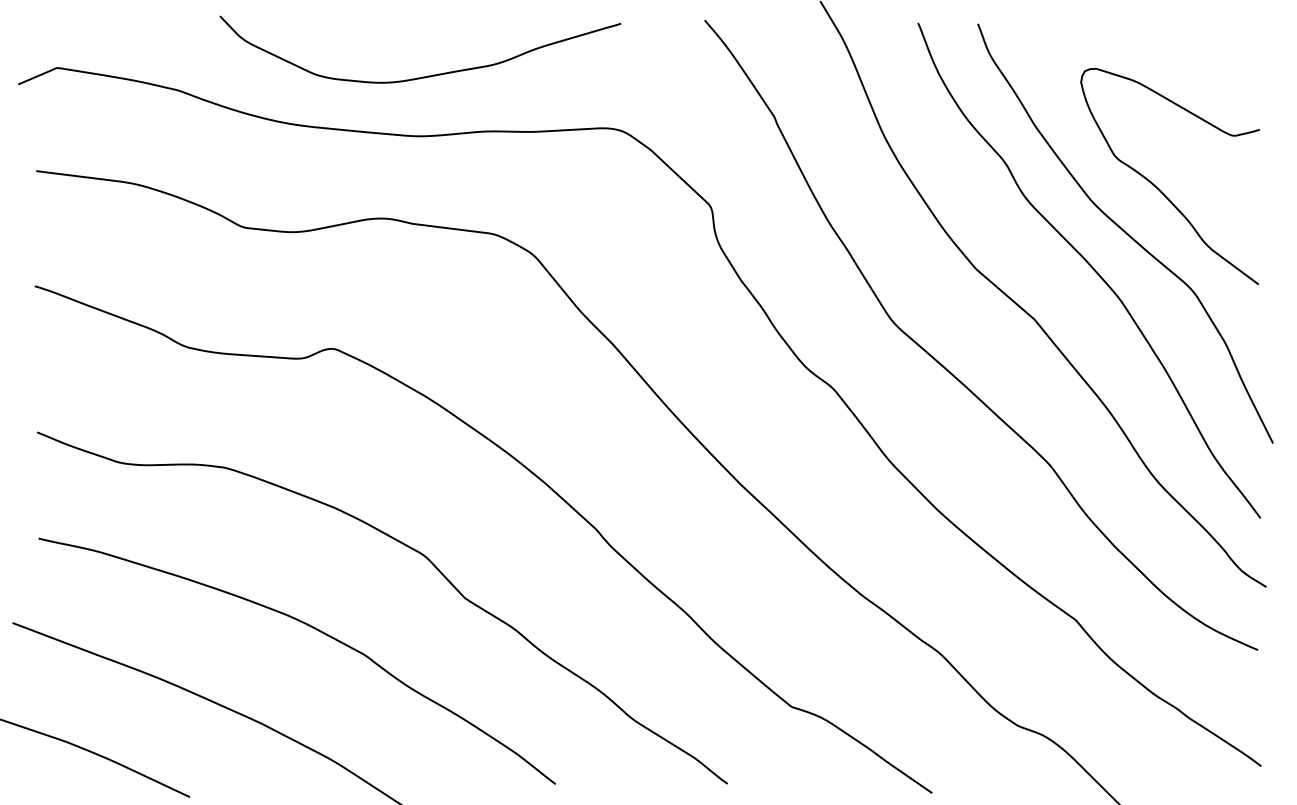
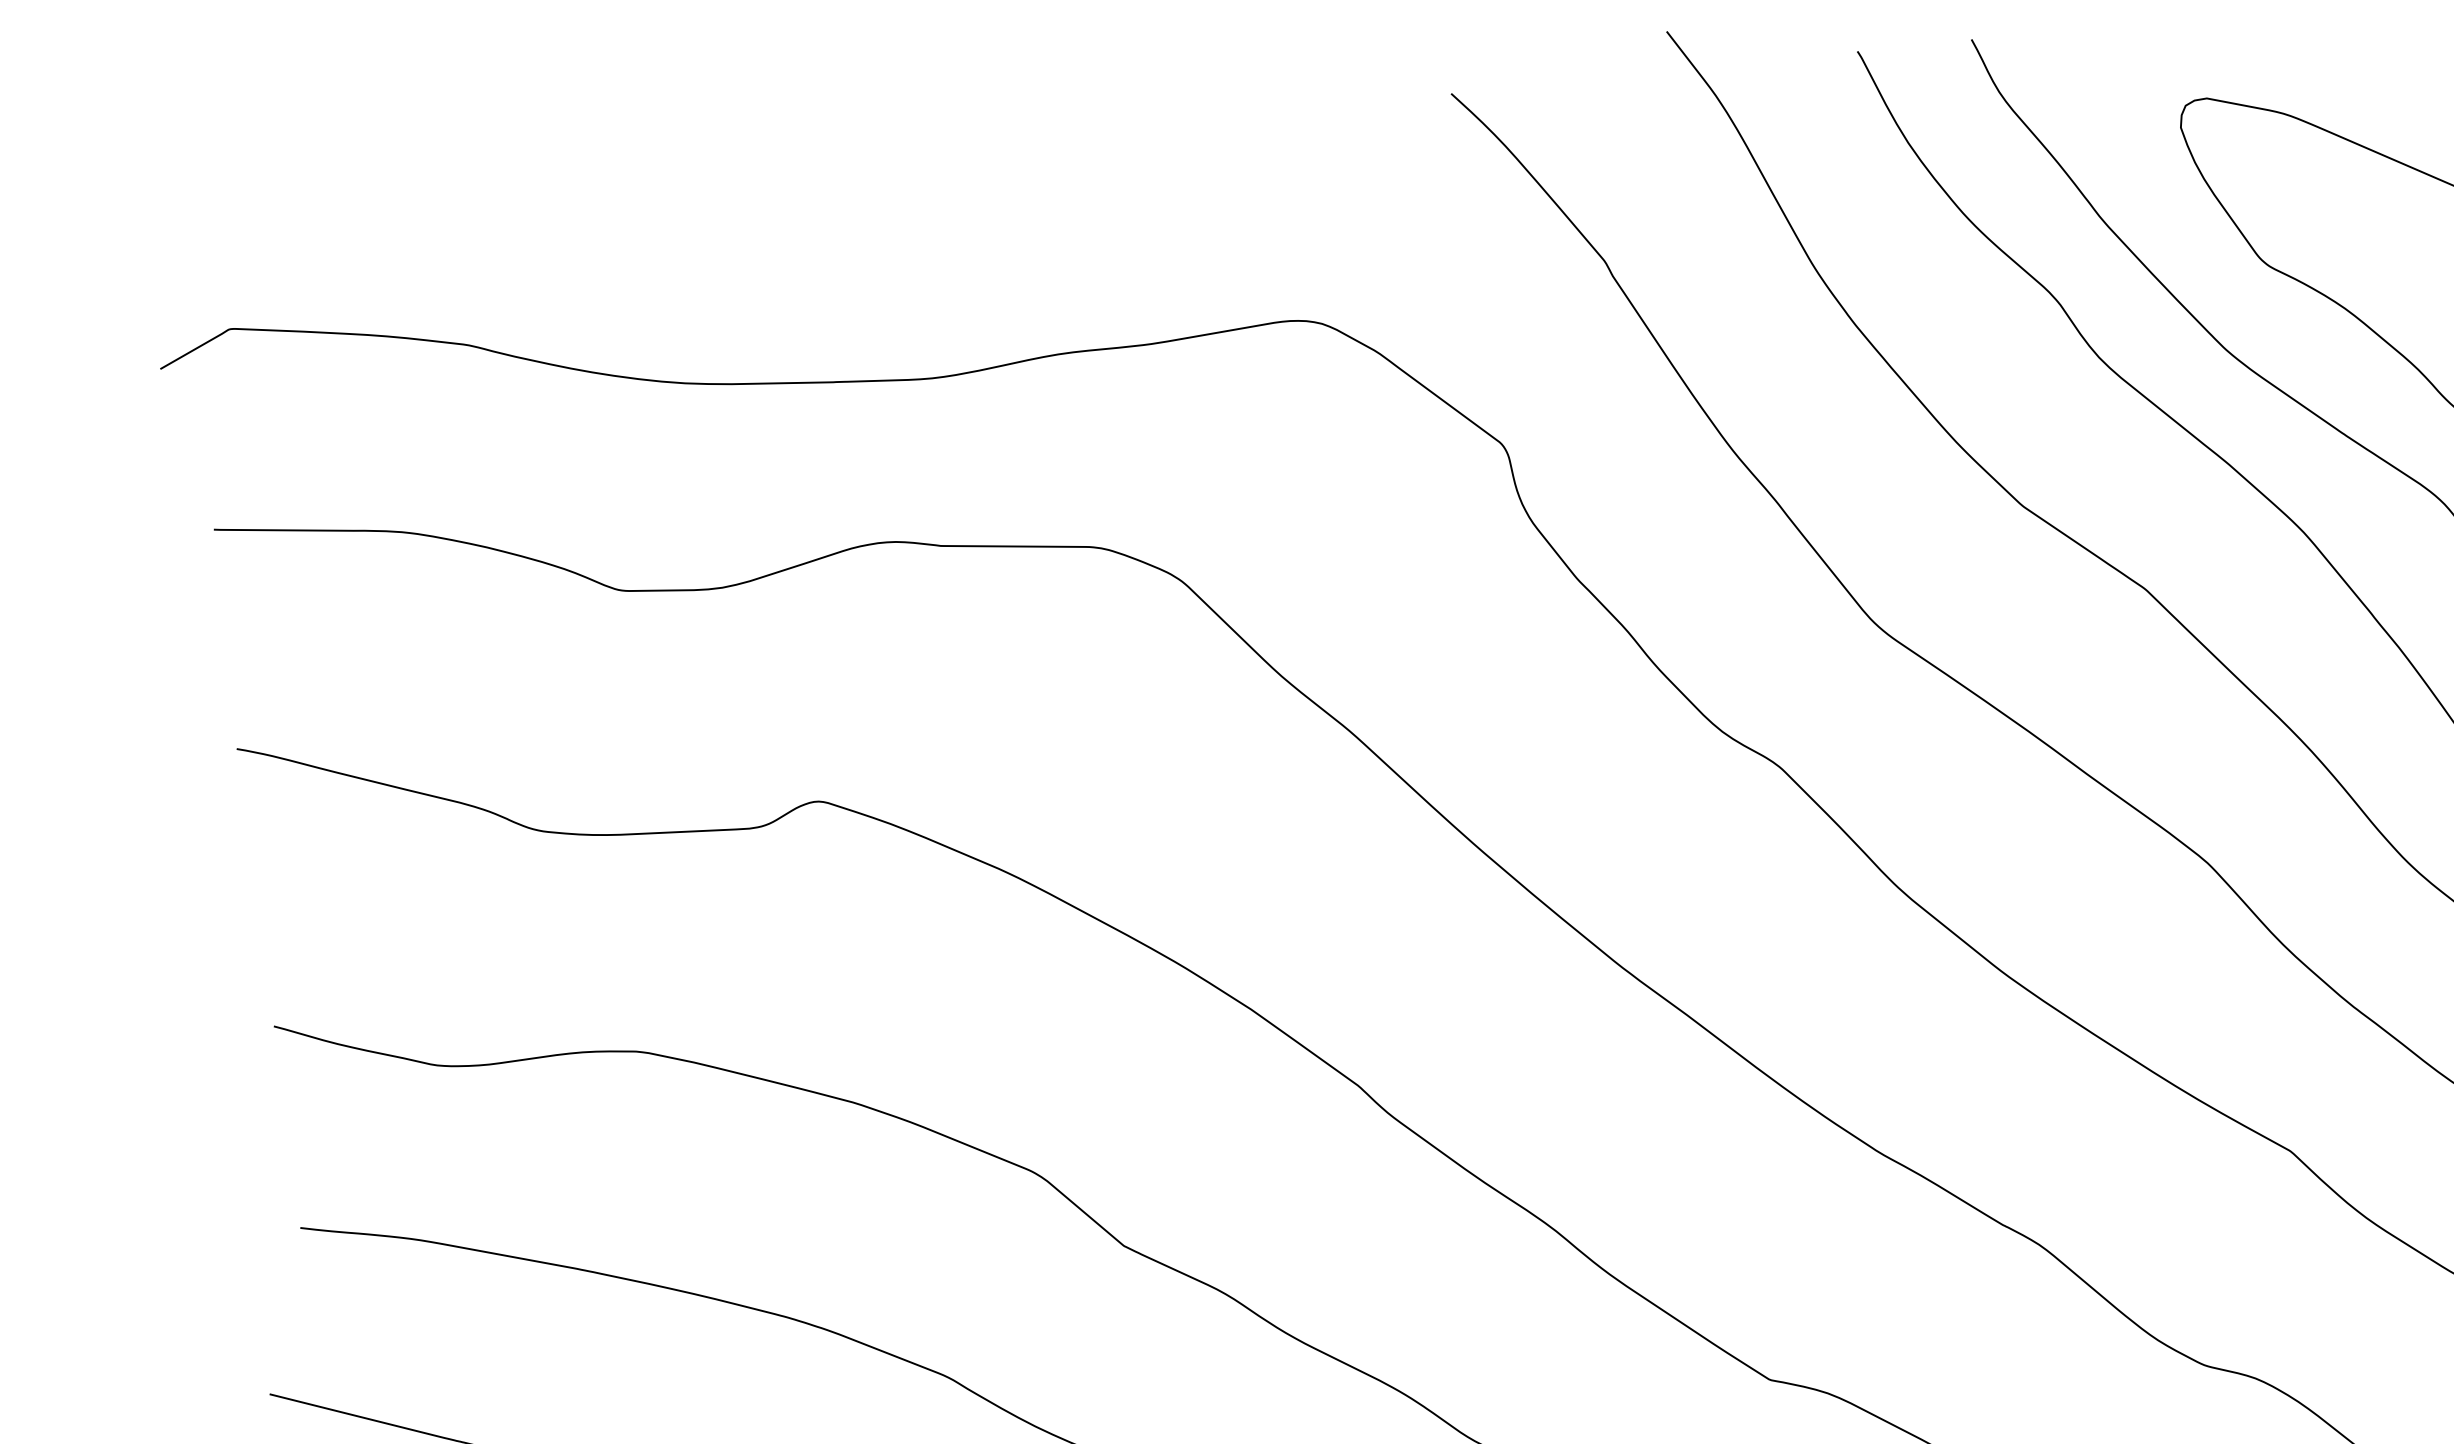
curve: (427, 75) -> (936, 260), removed

